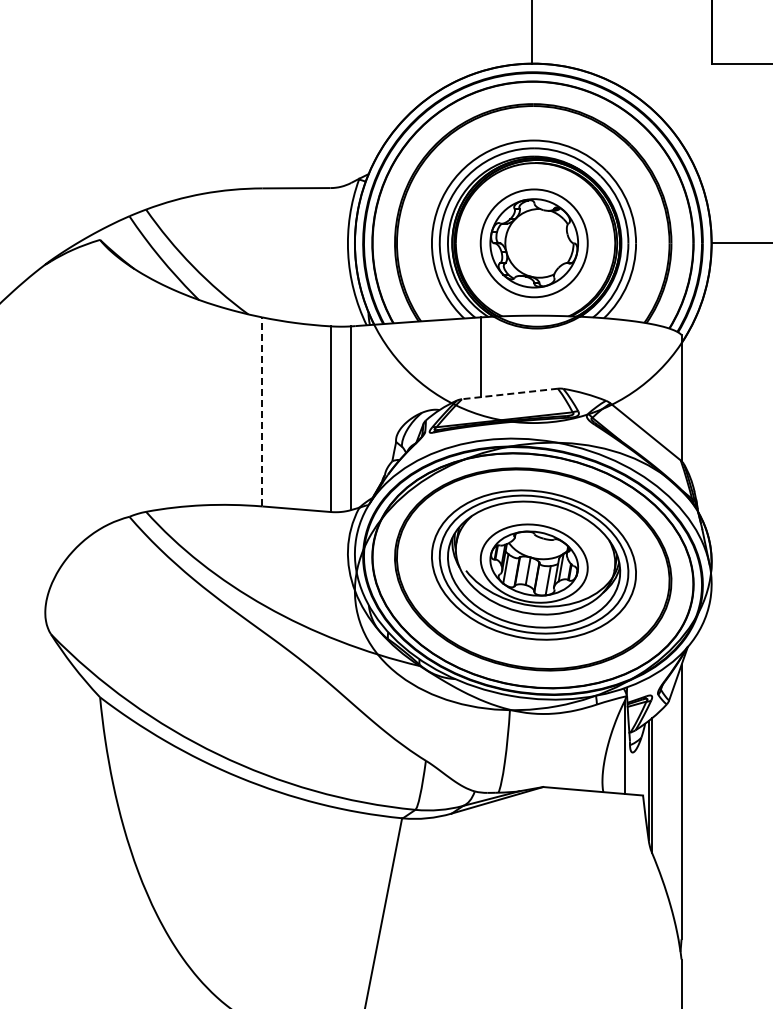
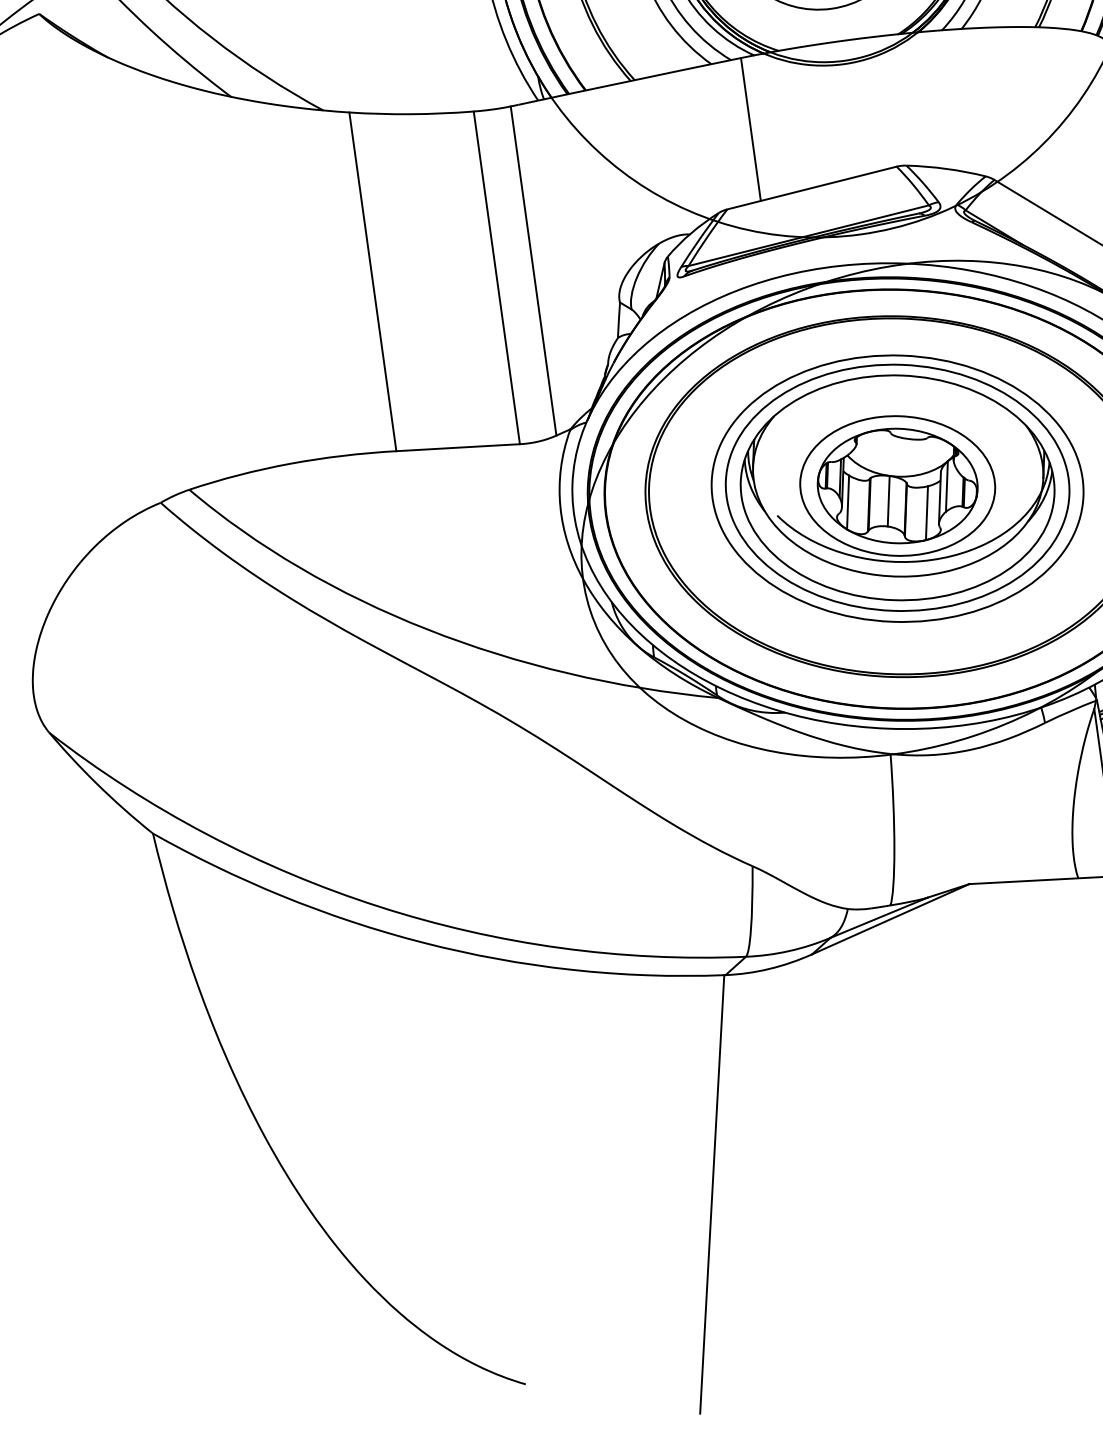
line: (509, 394) -> (811, 189), dashed -> solid
line: (262, 411) -> (372, 281), dashed -> solid

